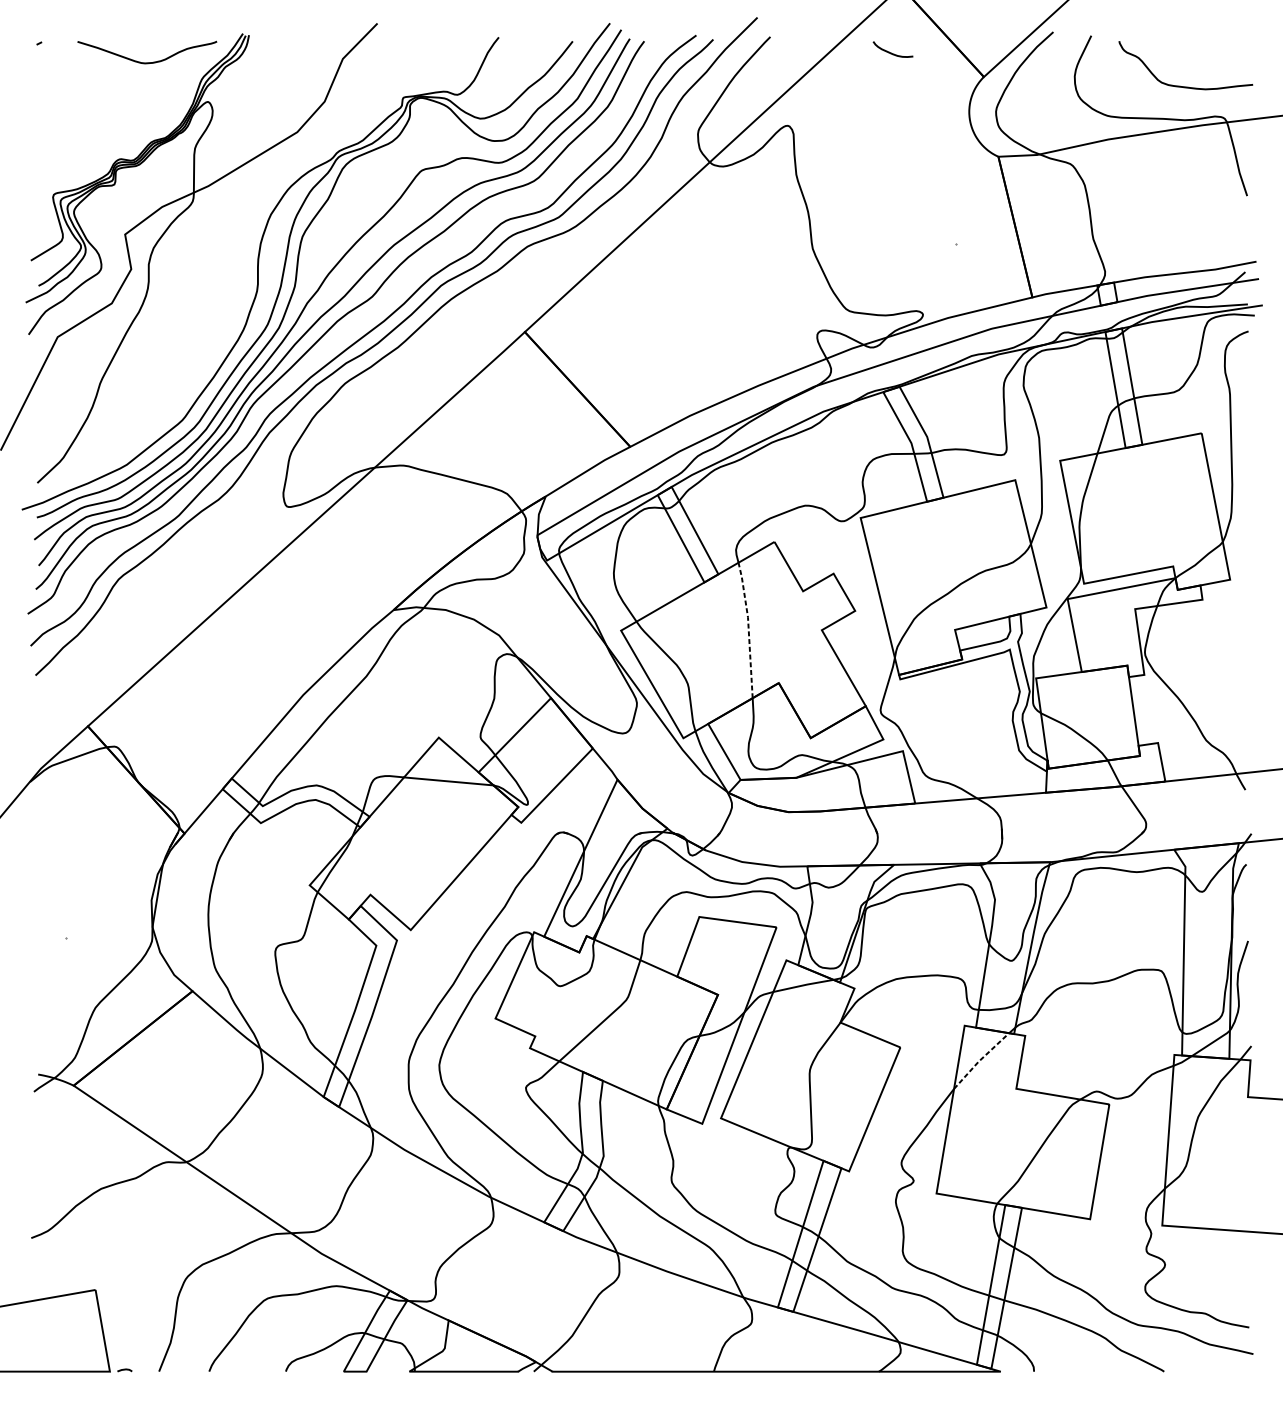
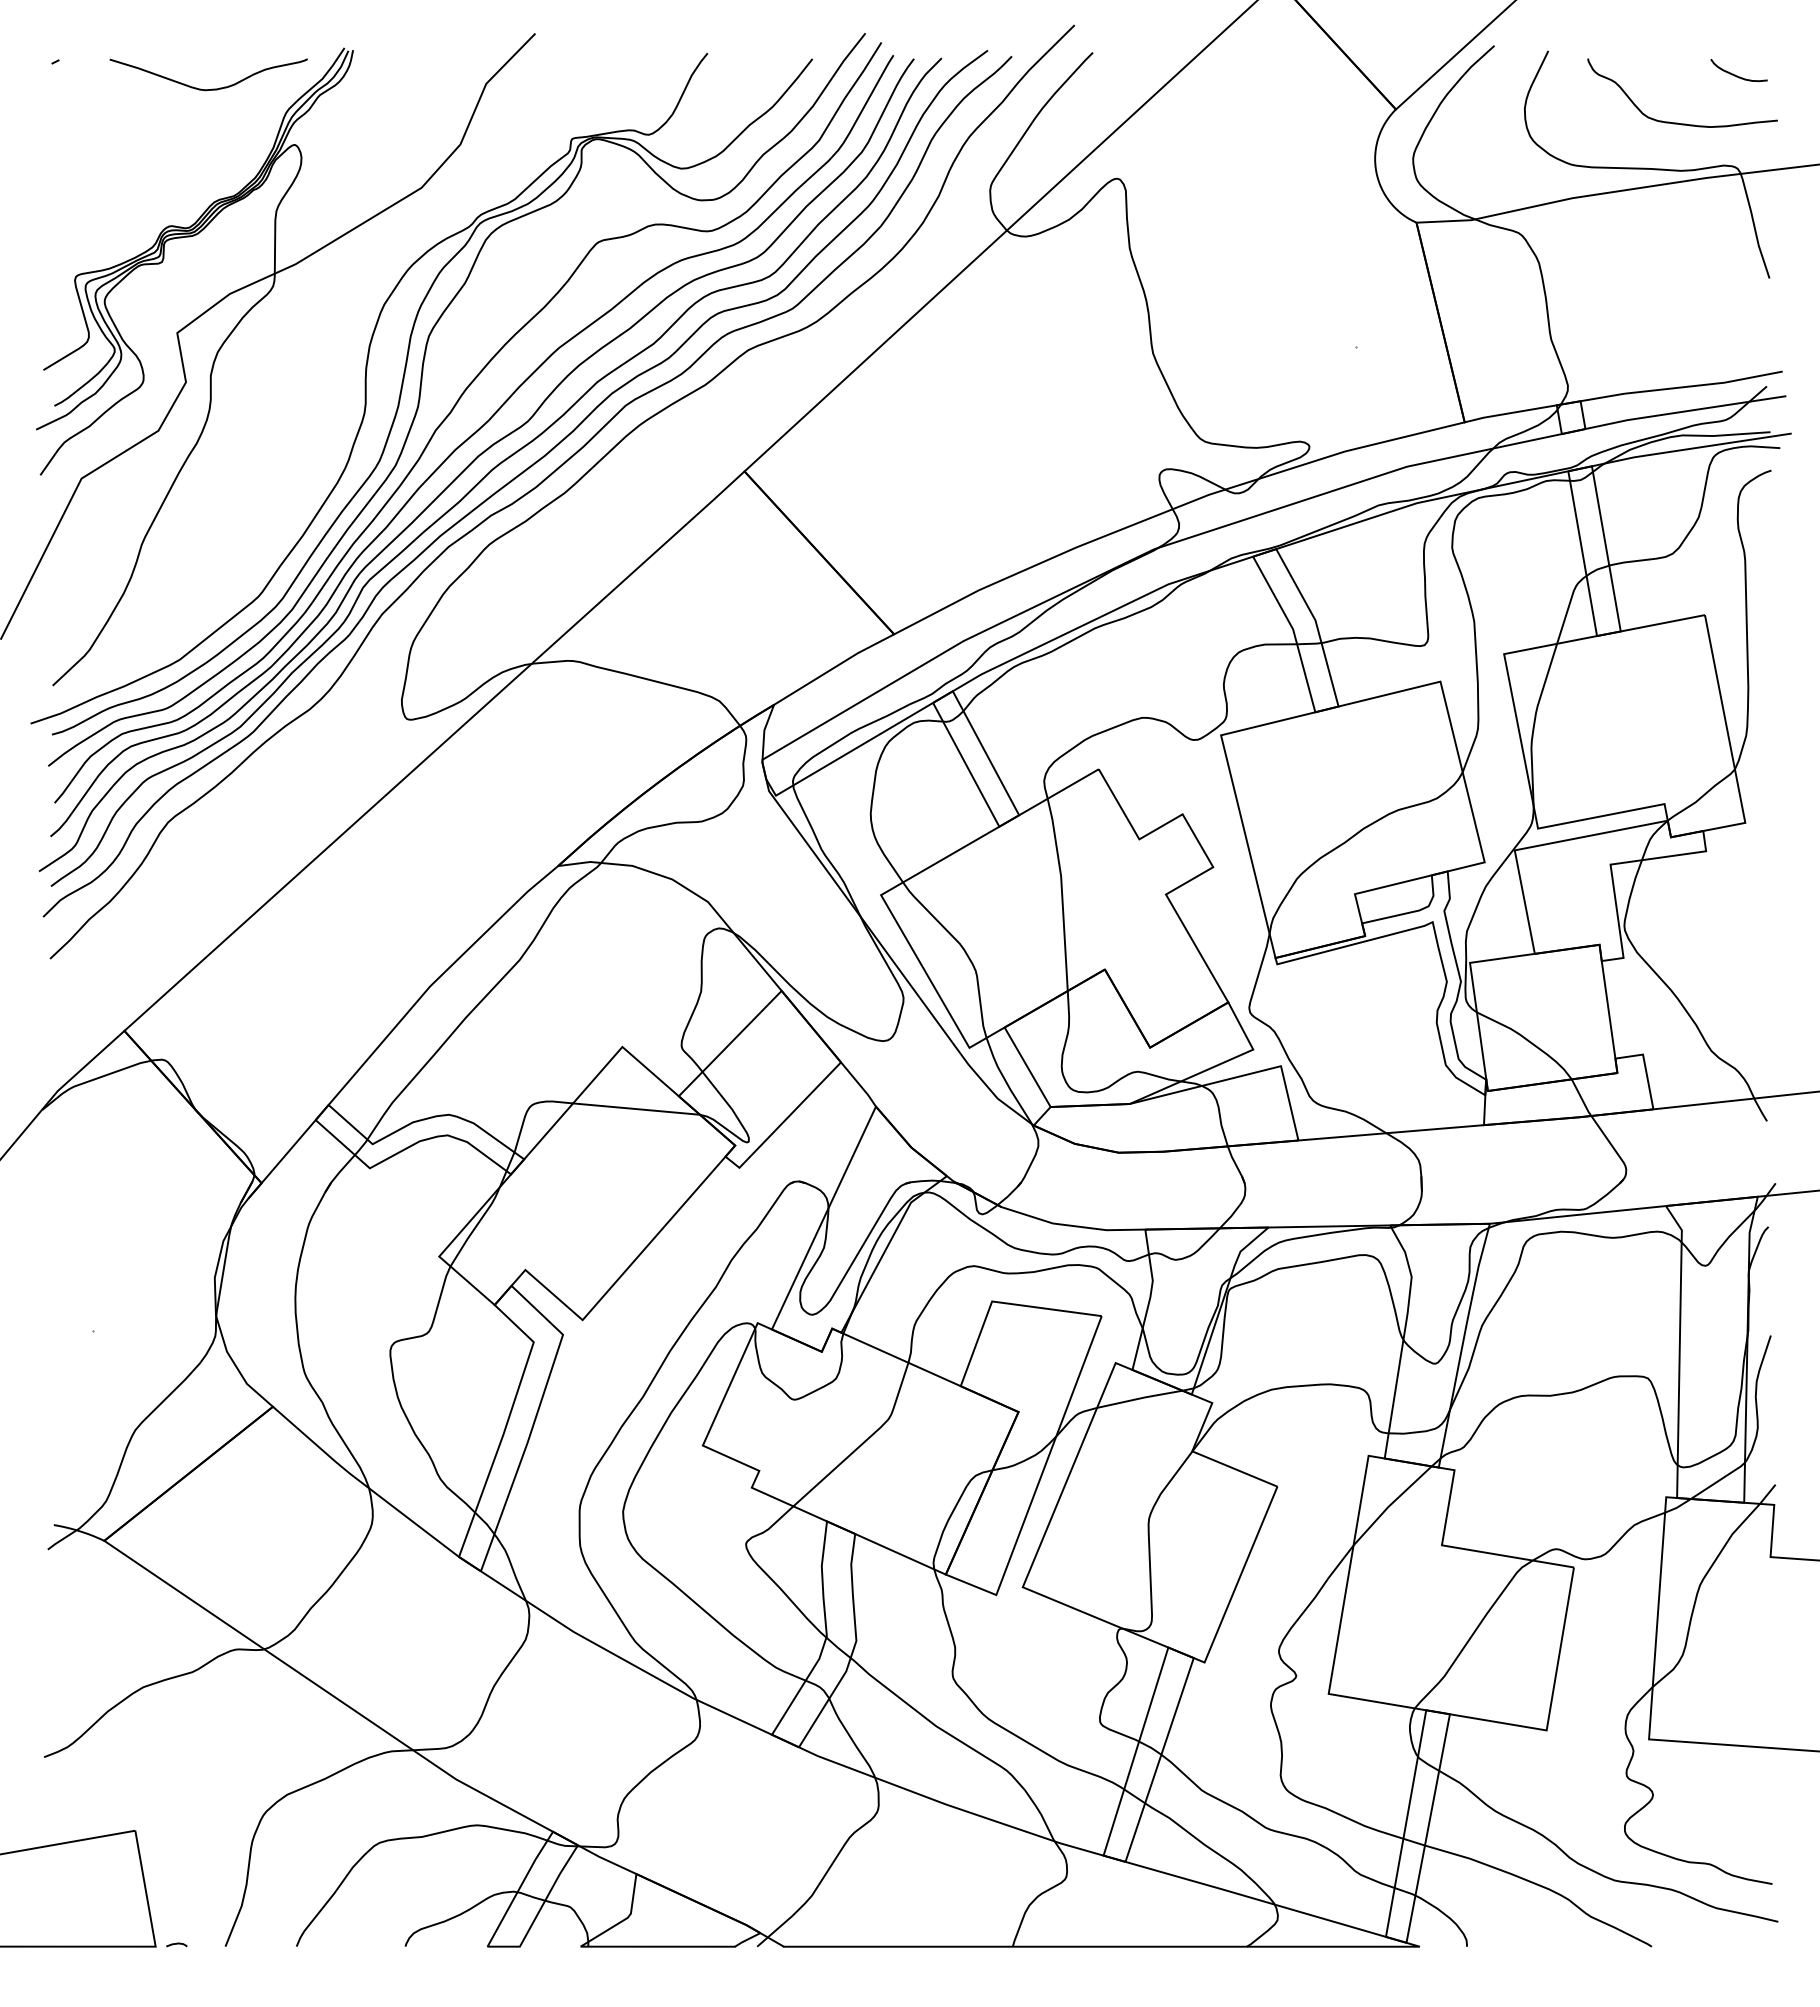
curve: (890, 52) -> (1735, 74), moved
curve: (348, 330) -> (494, 469), added
line: (748, 628) -> (1062, 892), dashed -> solid
line: (980, 1060) -> (1391, 1504), dashed -> solid

